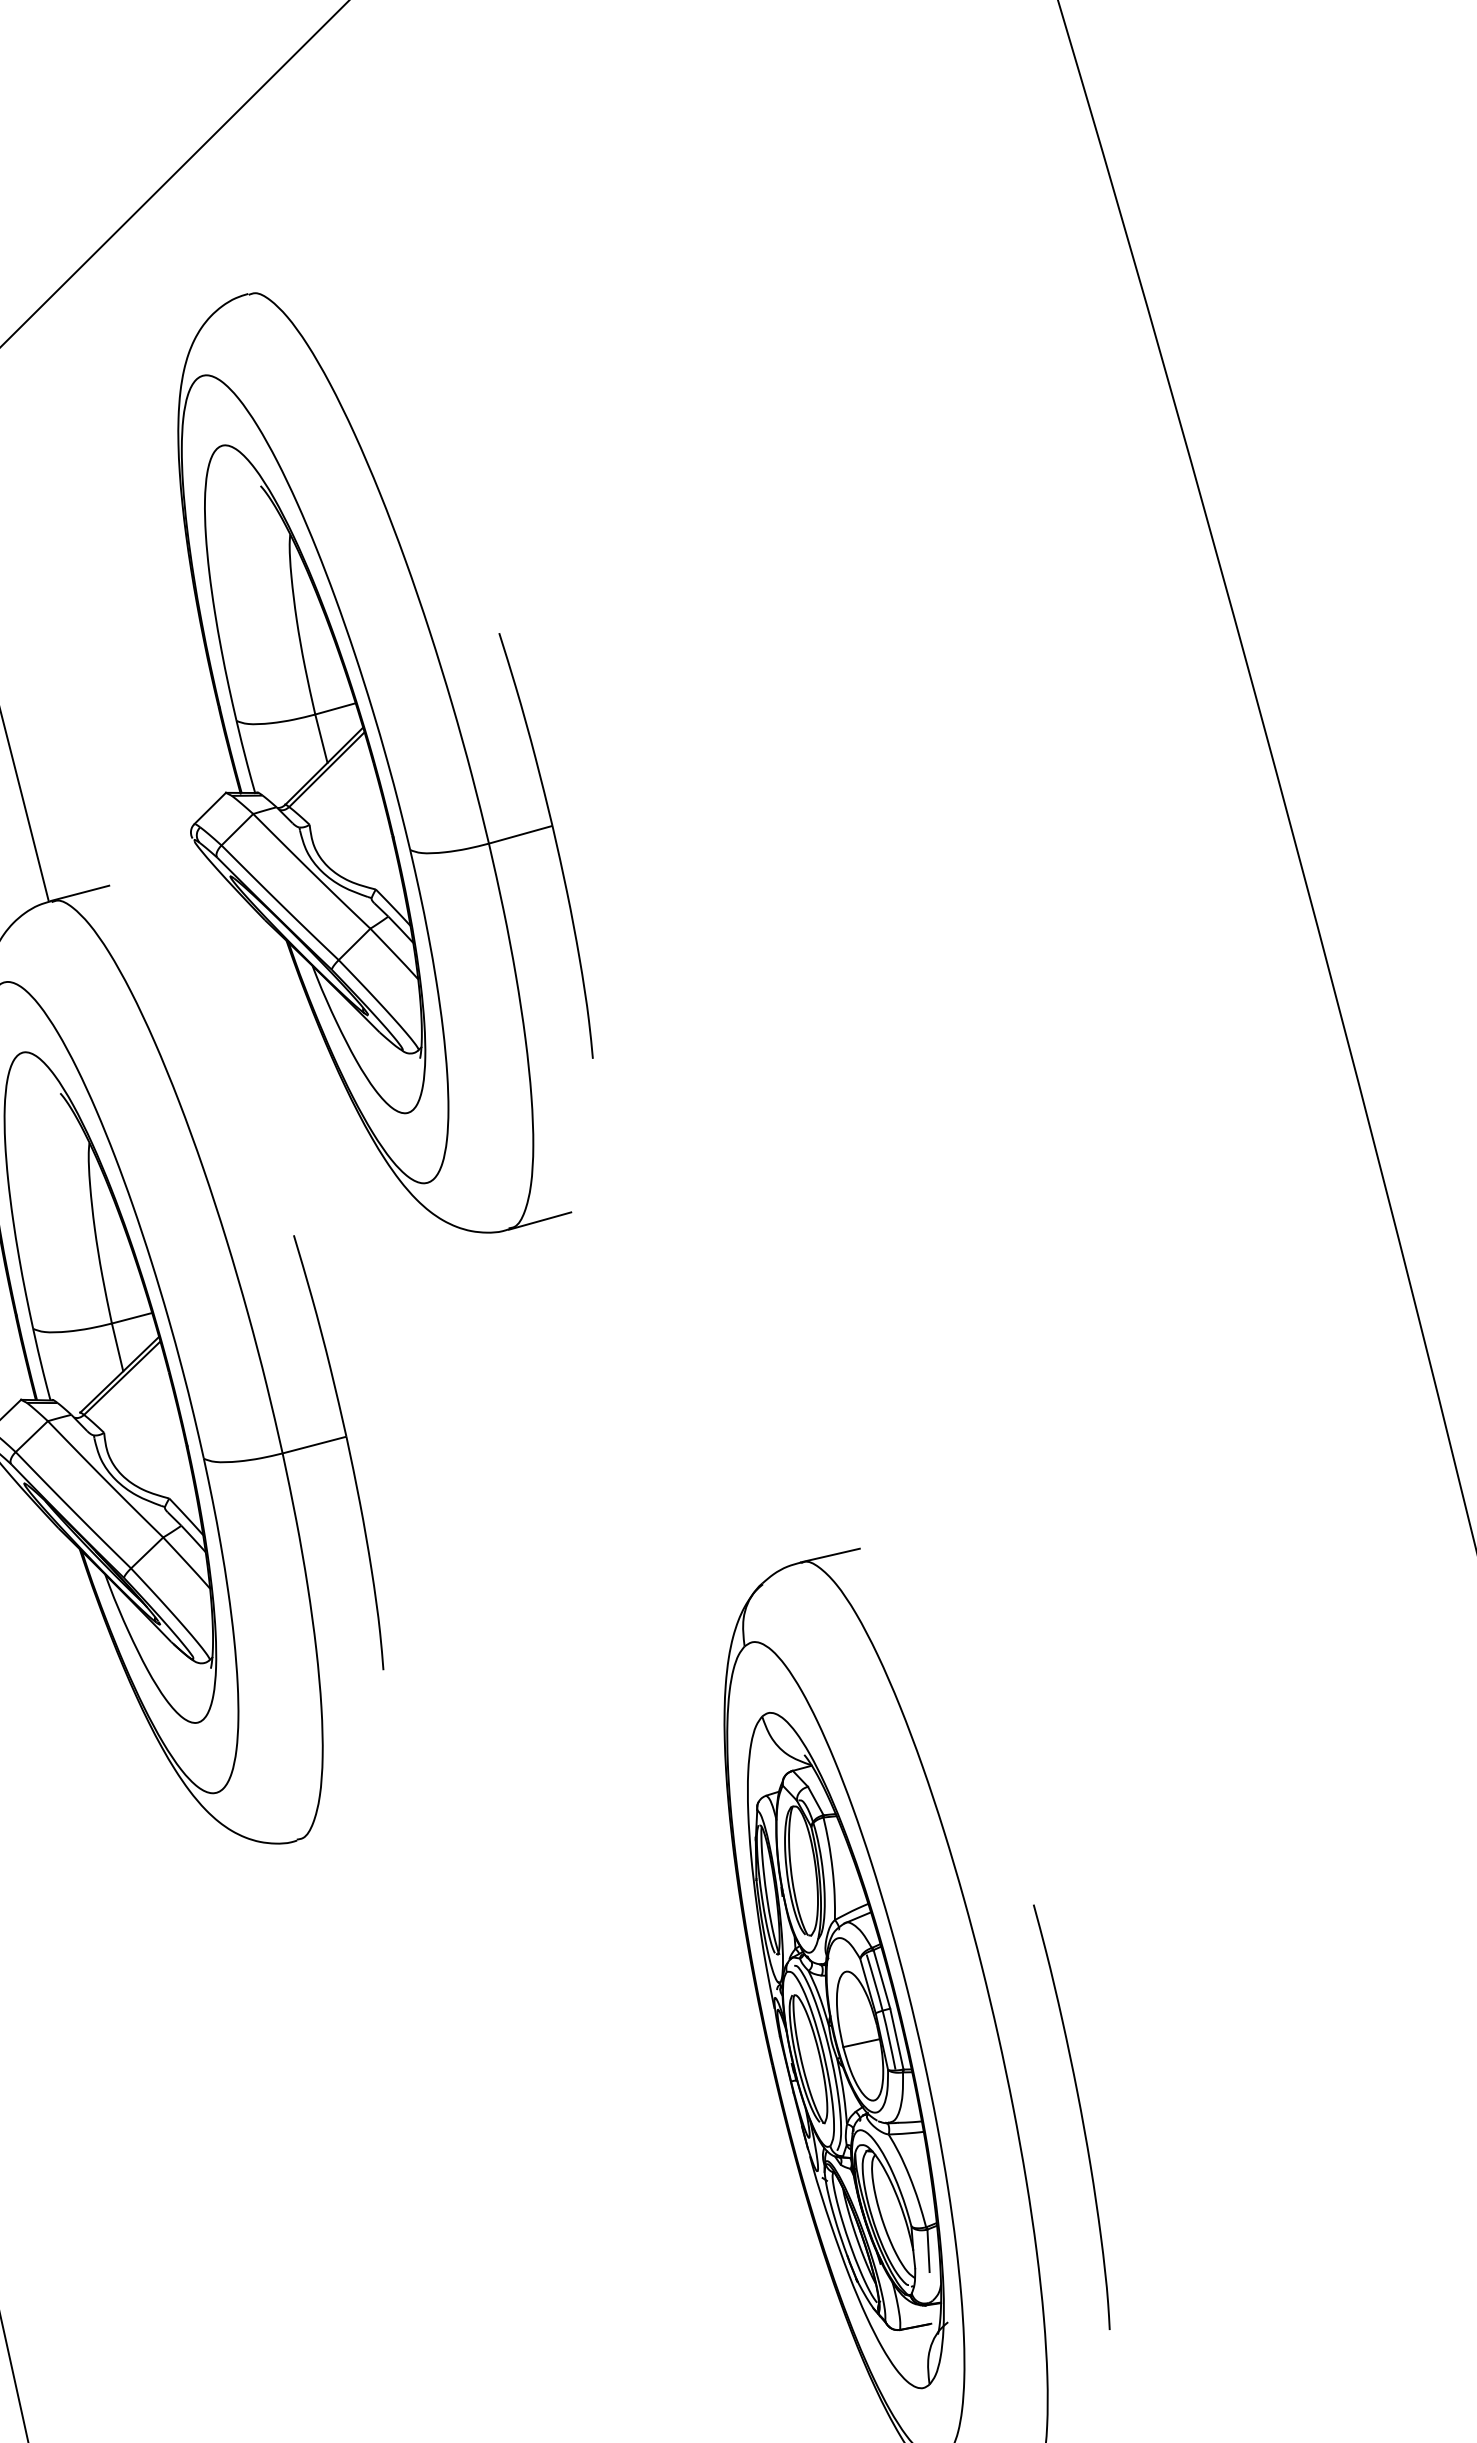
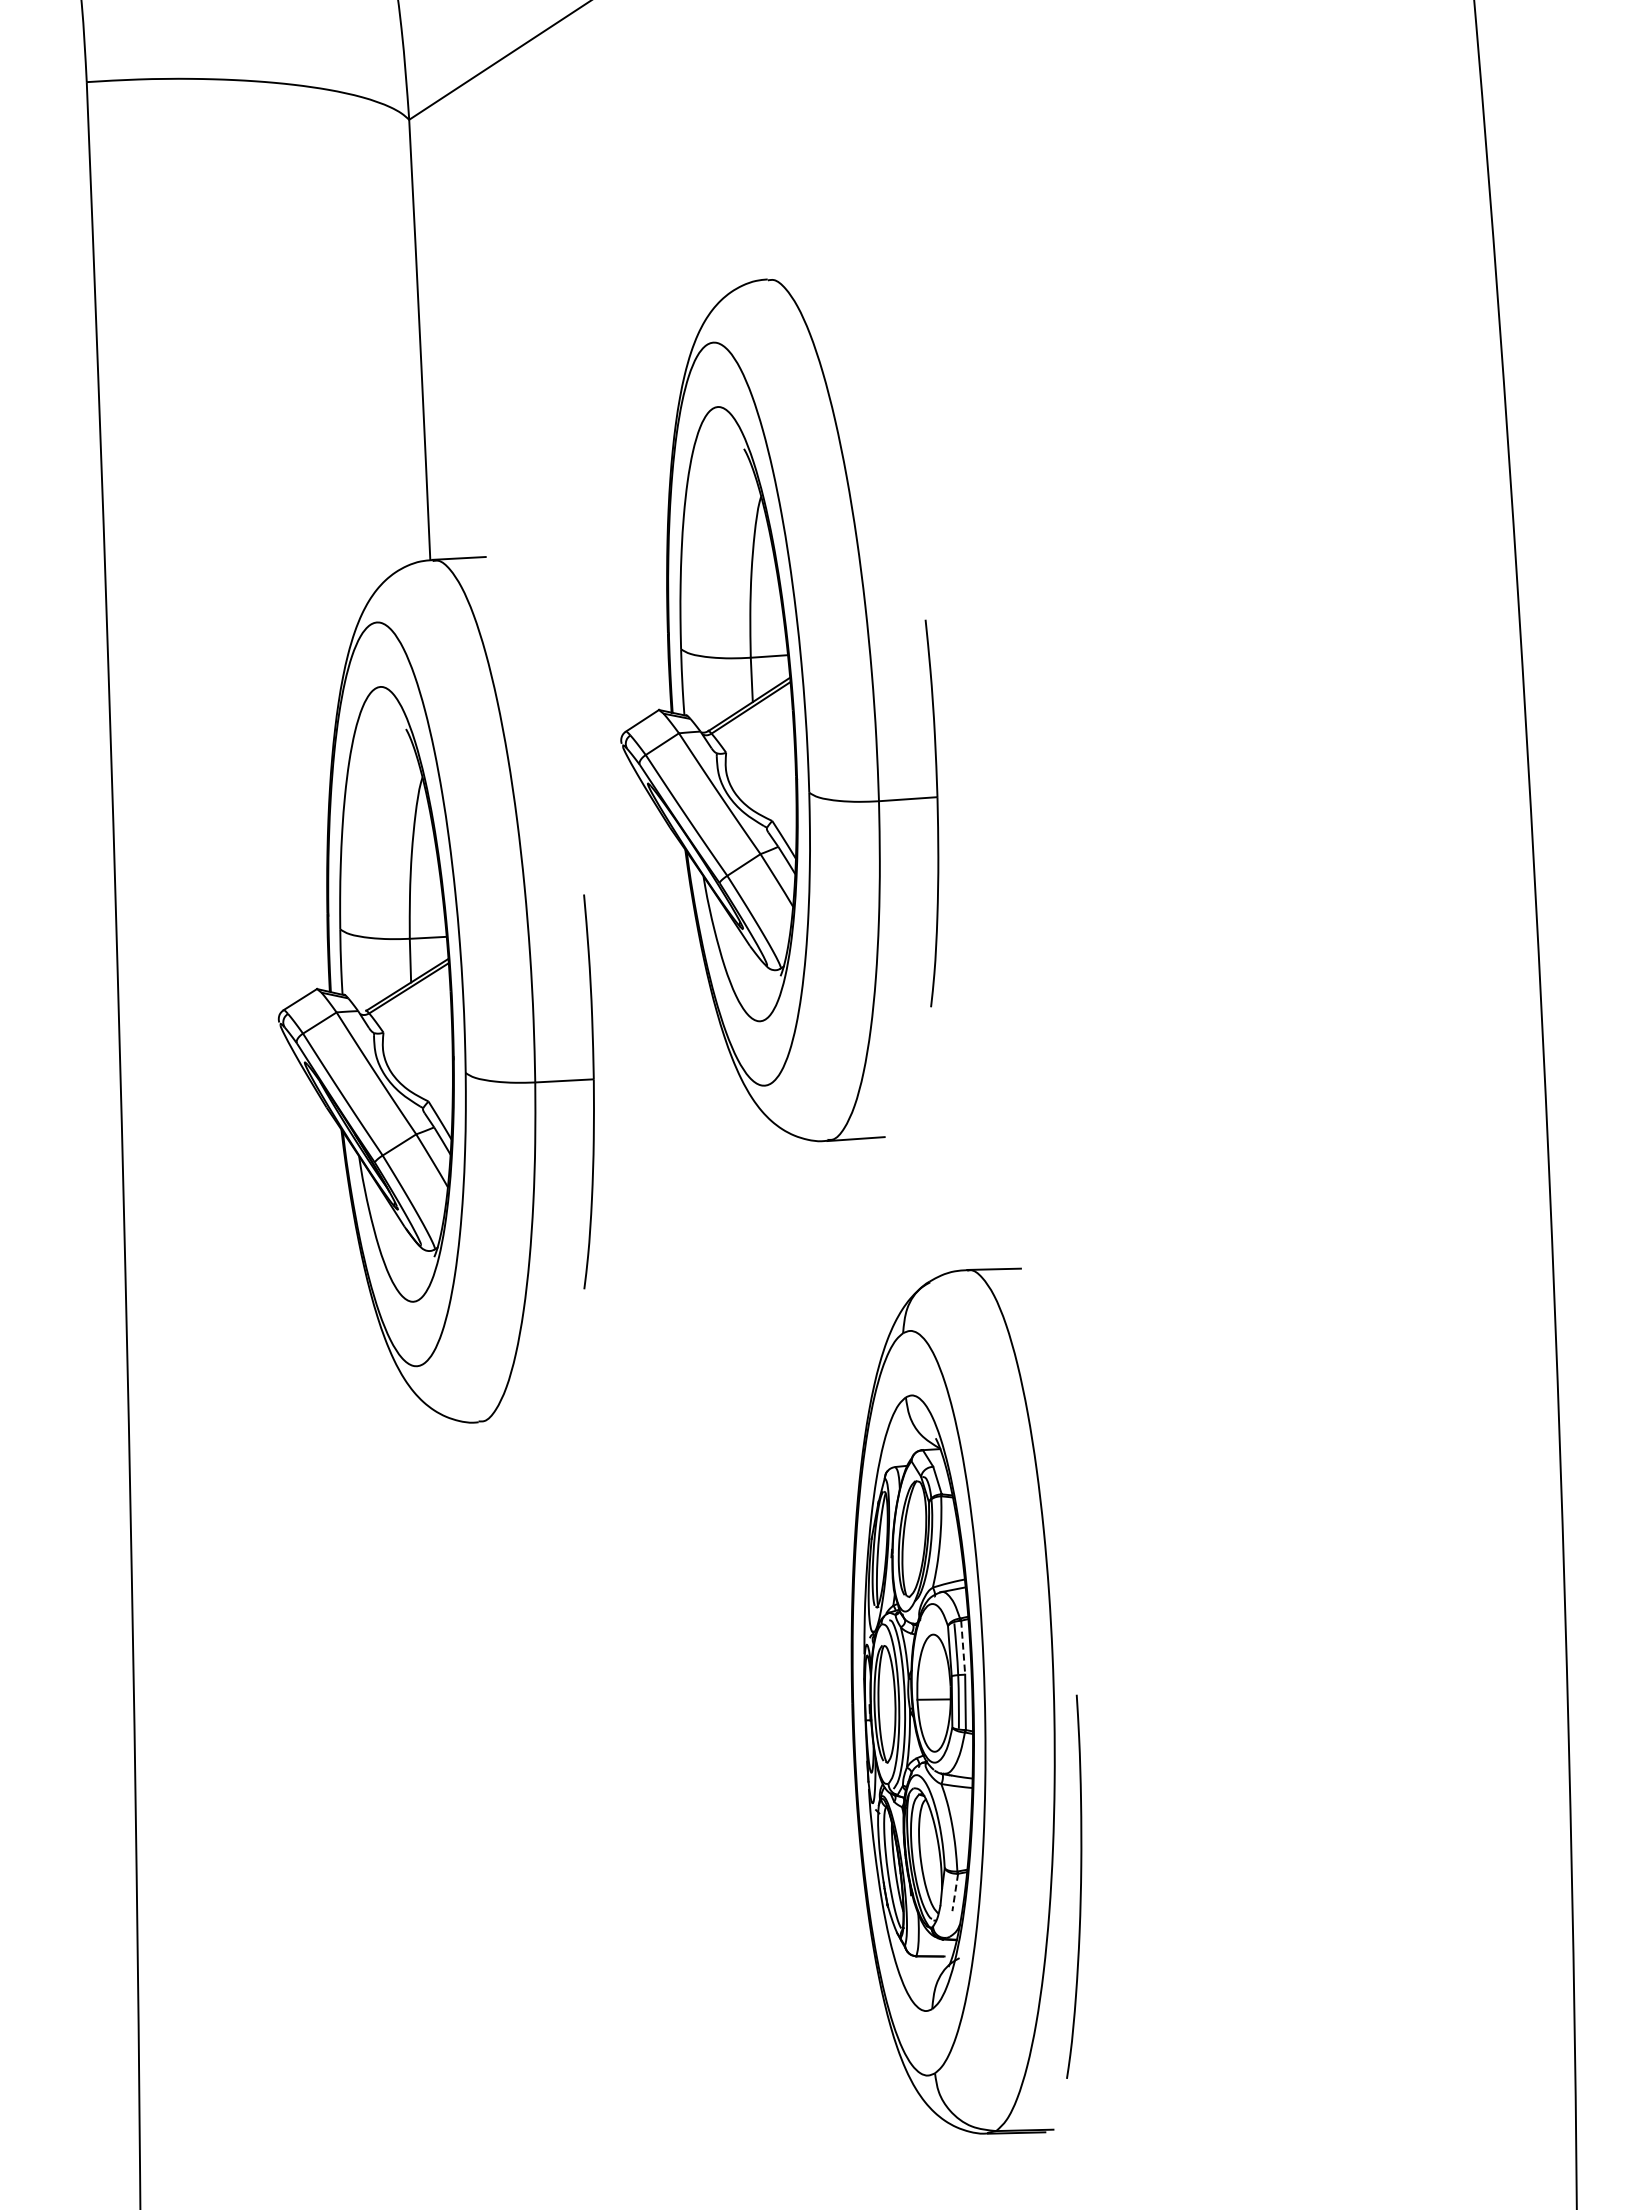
part: (358, 766) -> (779, 710), moved
line: (882, 1980) -> (963, 1648), solid -> dashed
curve: (1081, 2115) -> (1080, 1886), moved
line: (928, 2250) -> (955, 1892), solid -> dashed

